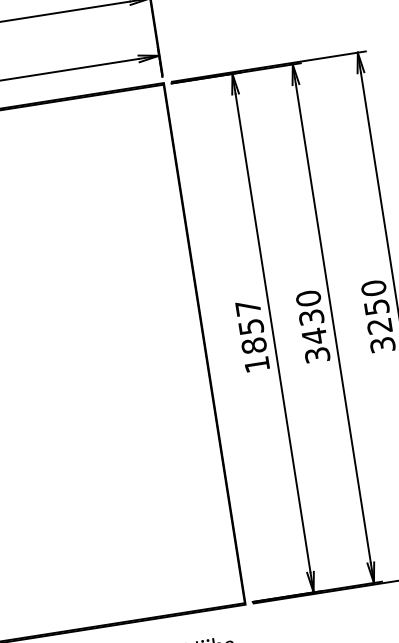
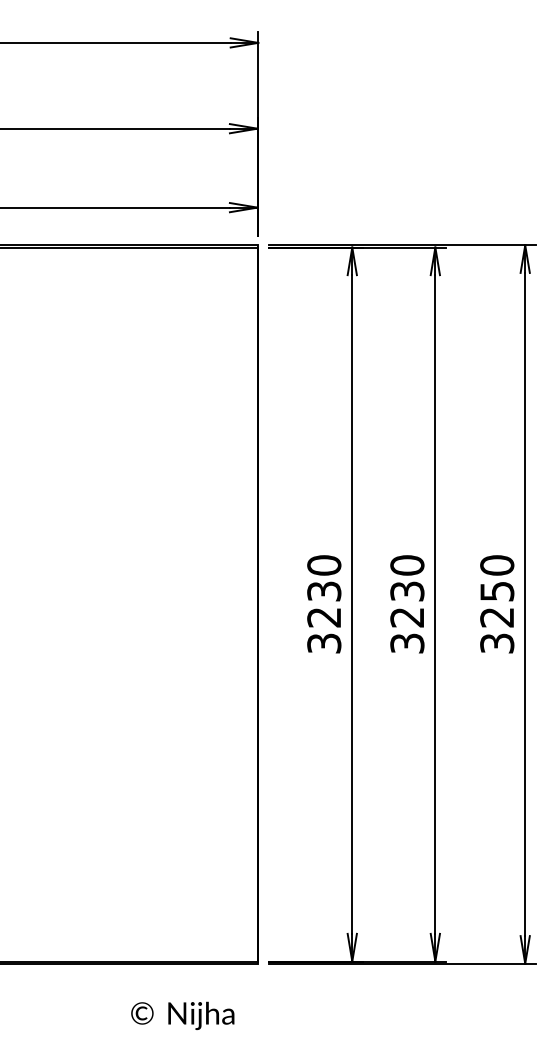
text: (252, 336) -> (324, 604), 1857 -> 3230
text: (313, 336) -> (406, 617), 3430 -> 3230

